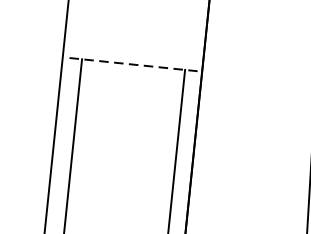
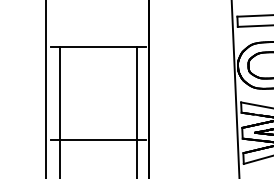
line: (134, 64) -> (99, 46), dashed -> solid
line: (120, 189) -> (98, 139), added

